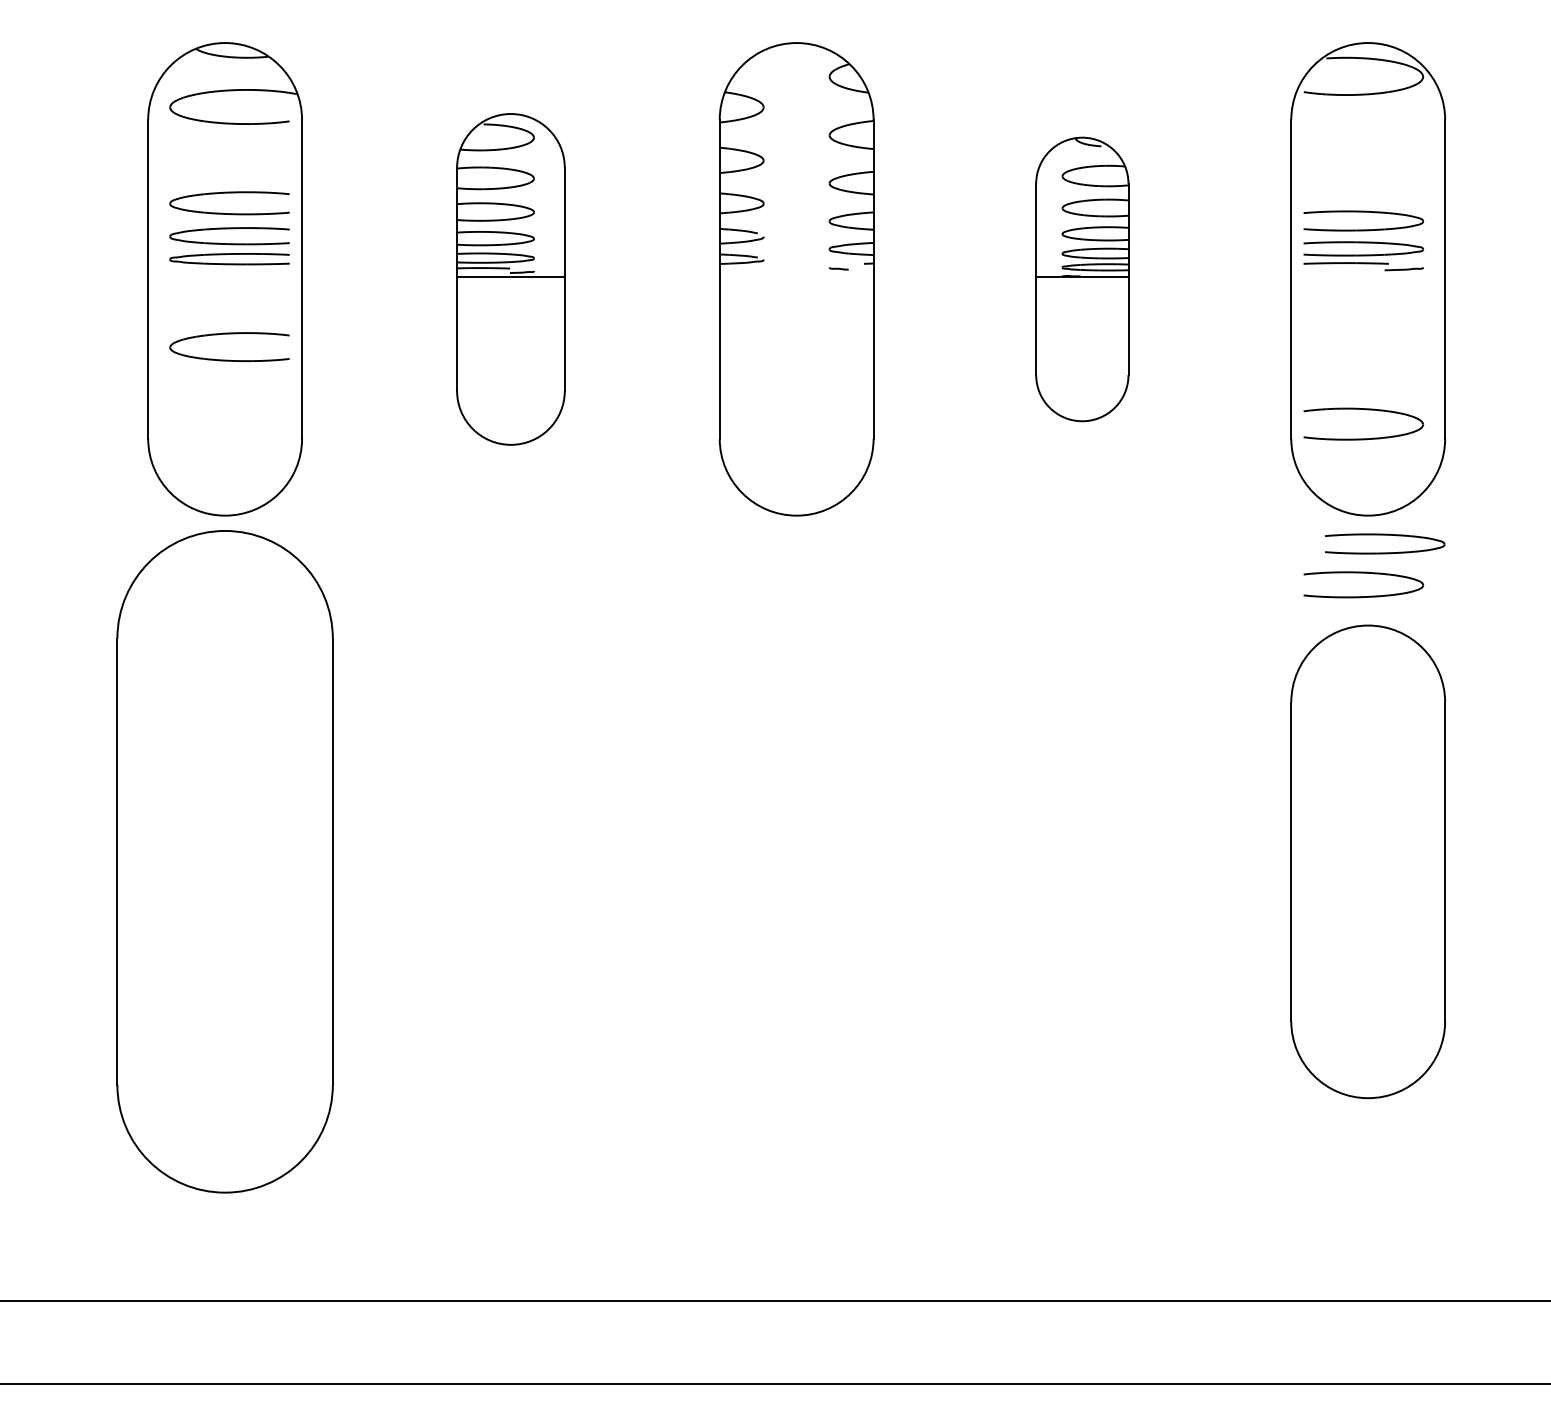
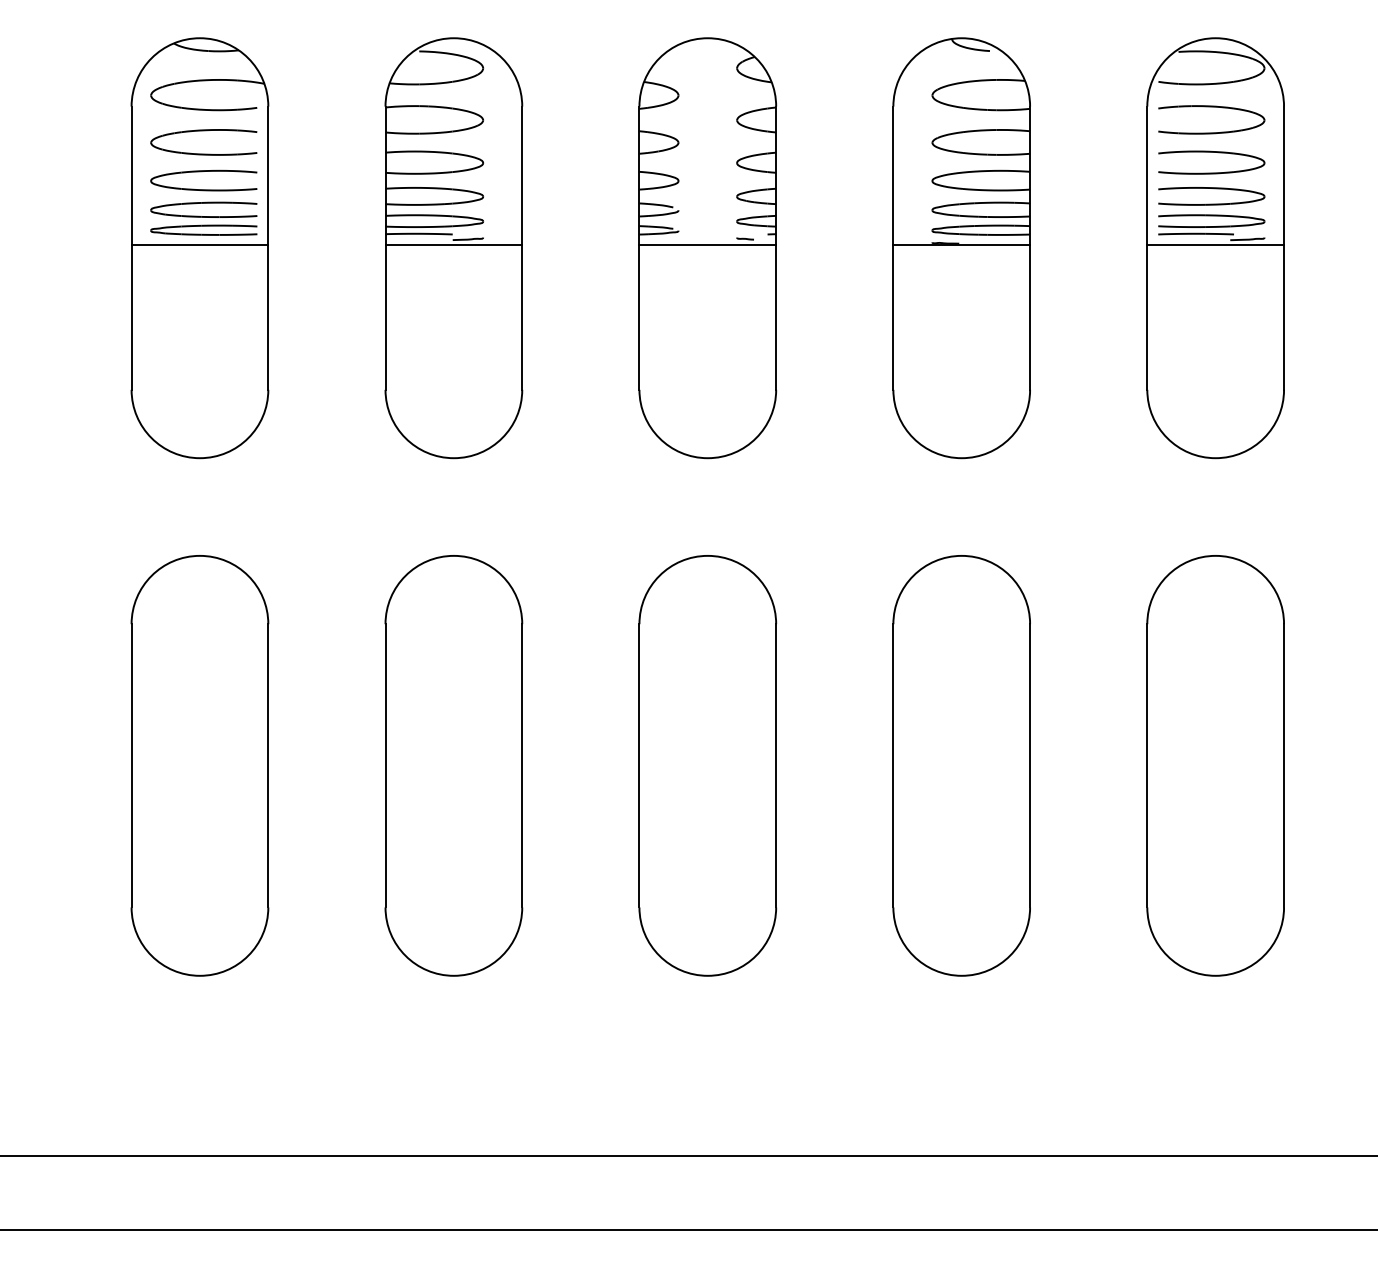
line: (224, 276) -> (199, 245), added
line: (796, 276) -> (707, 245), added
line: (1368, 276) -> (1215, 245), added
part: (510, 279) -> (453, 248), size x1.43
part: (1082, 279) -> (961, 248), size x1.67
part: (229, 334) -> (203, 131), moved
part: (1363, 410) -> (1211, 107), moved
part: (1384, 552) -> (1230, 490), removed
part: (1363, 573) -> (1211, 152), moved
part: (224, 861) -> (199, 765), size x0.71
part: (510, 861) -> (453, 765), added
part: (796, 861) -> (707, 765), added
part: (1082, 861) -> (961, 765), added

